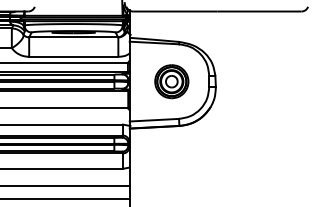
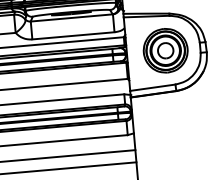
part: (171, 81) -> (165, 50), size x1.43

